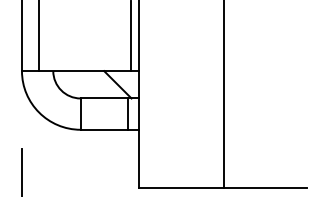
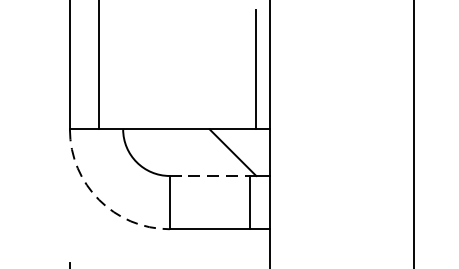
line: (104, 98) -> (210, 176), solid -> dashed
arc: (39, 112) -> (99, 199), solid -> dashed

